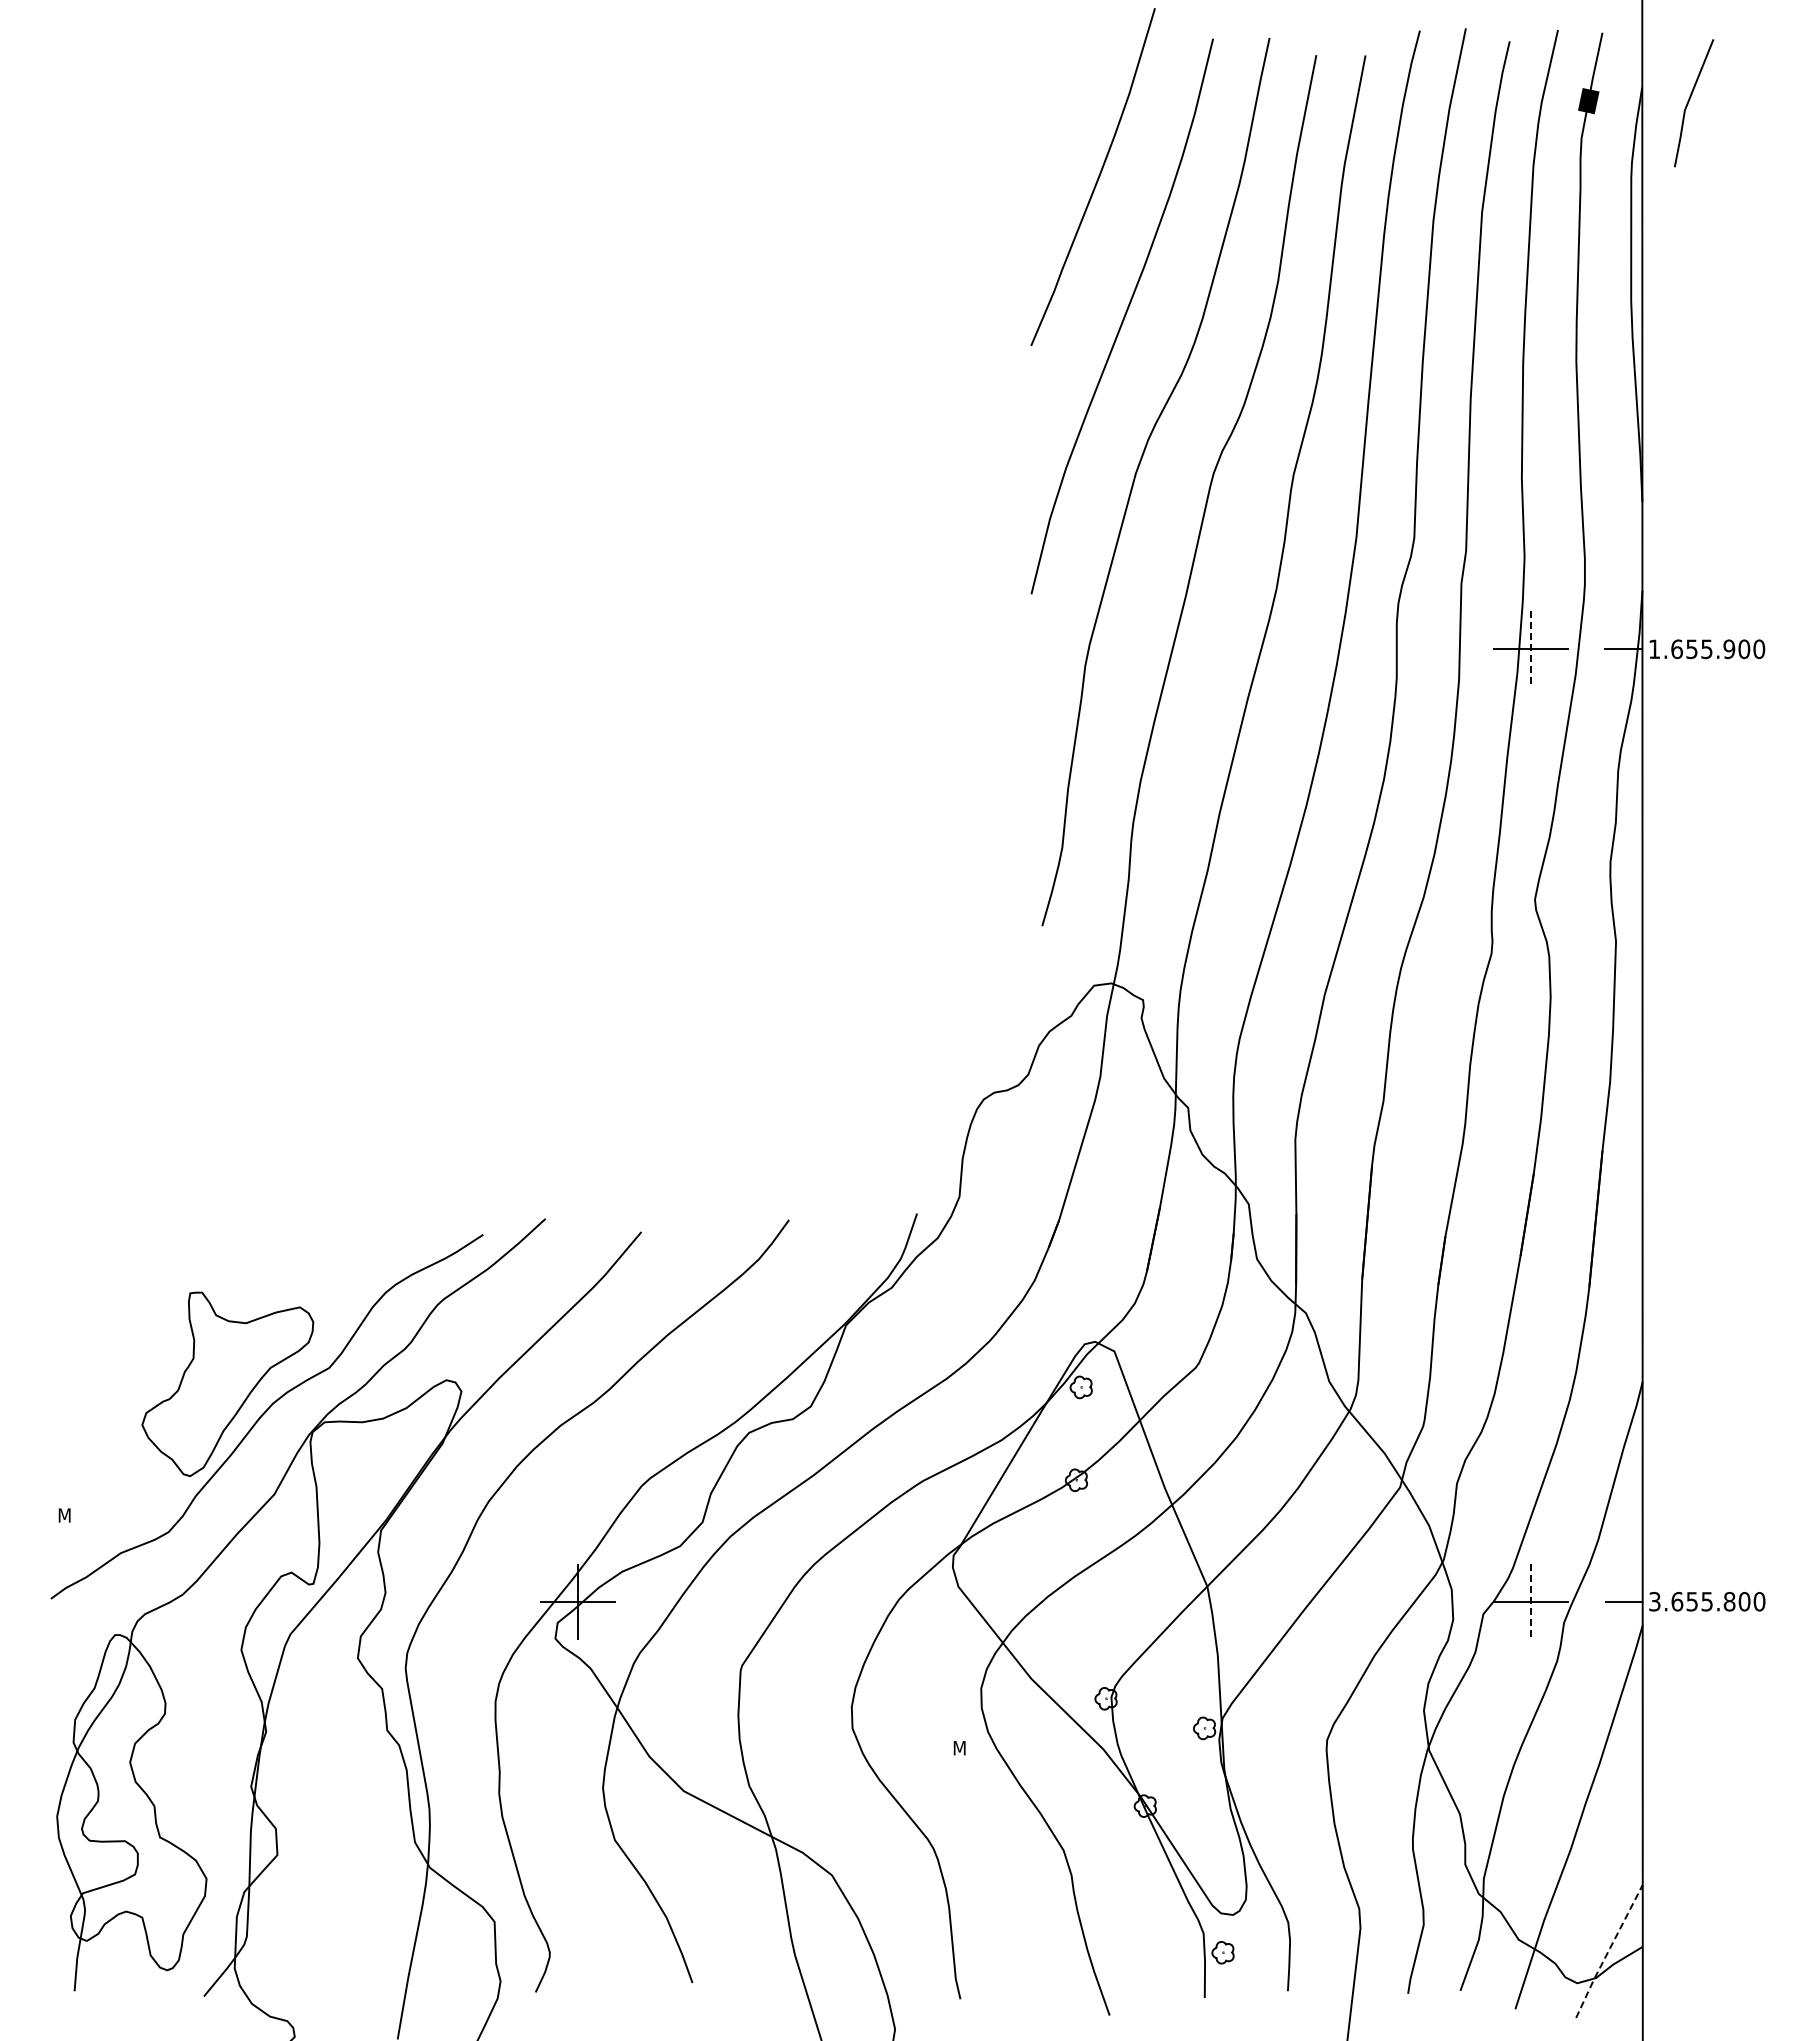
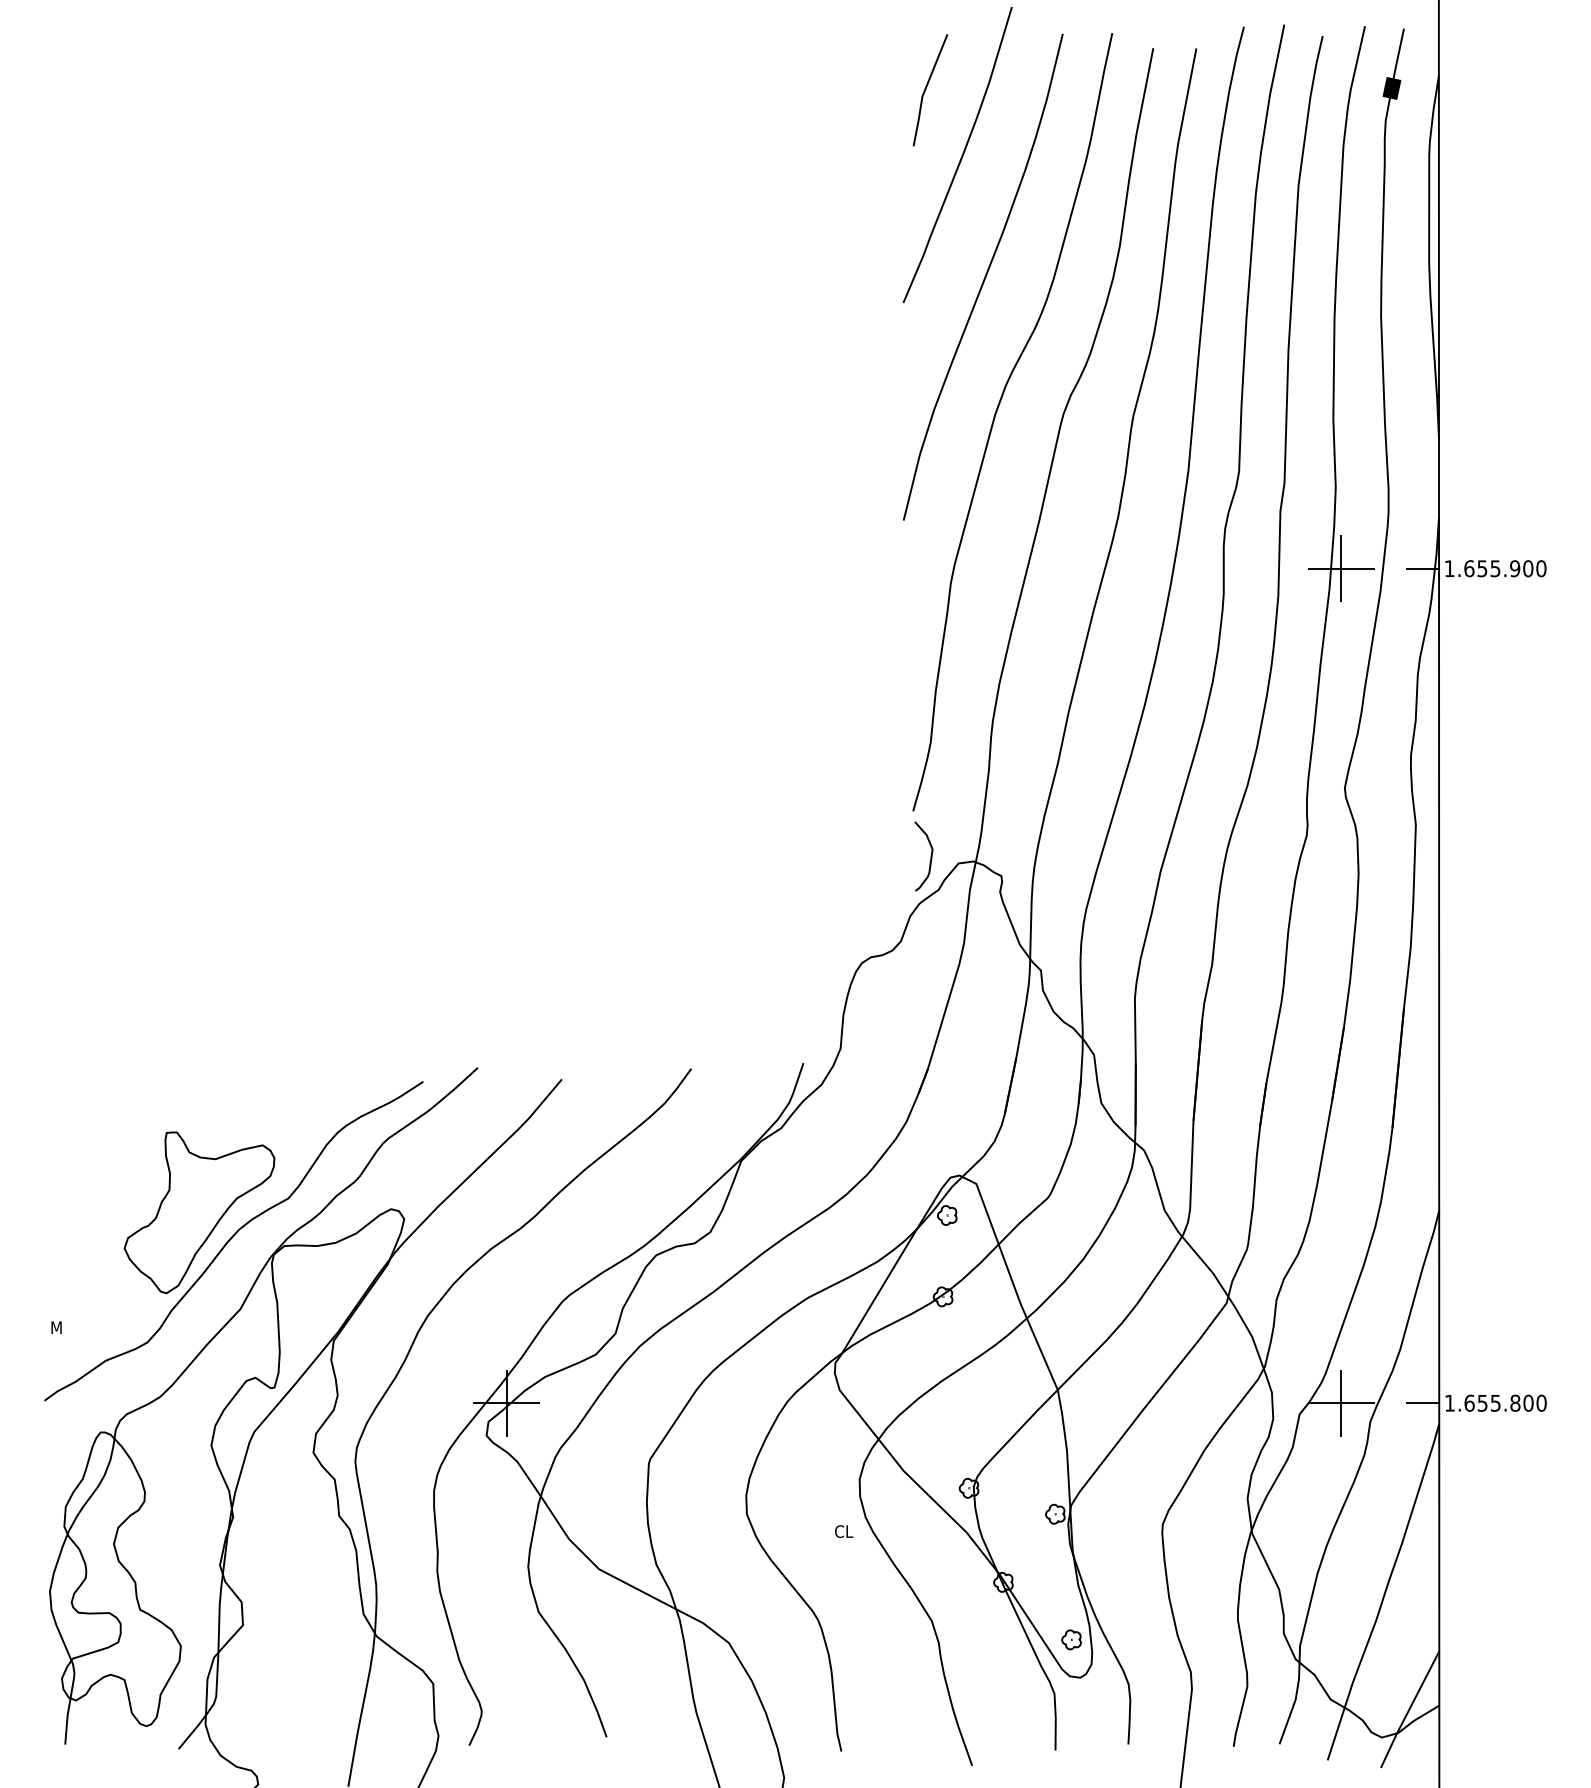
line: (1689, 102) -> (926, 89), moved
line: (1530, 649) -> (1340, 568), dashed -> solid
curve: (1062, 977) -> (930, 856), added
text: (1654, 1601) -> (1449, 1403), 3.655.800 -> 1.655.800
line: (1530, 1602) -> (1340, 1403), dashed -> solid
text: (963, 1747) -> (844, 1530), M -> CL
line: (1608, 1951) -> (1409, 1709), dashed -> solid
part: (1222, 1952) -> (1071, 1639), moved

